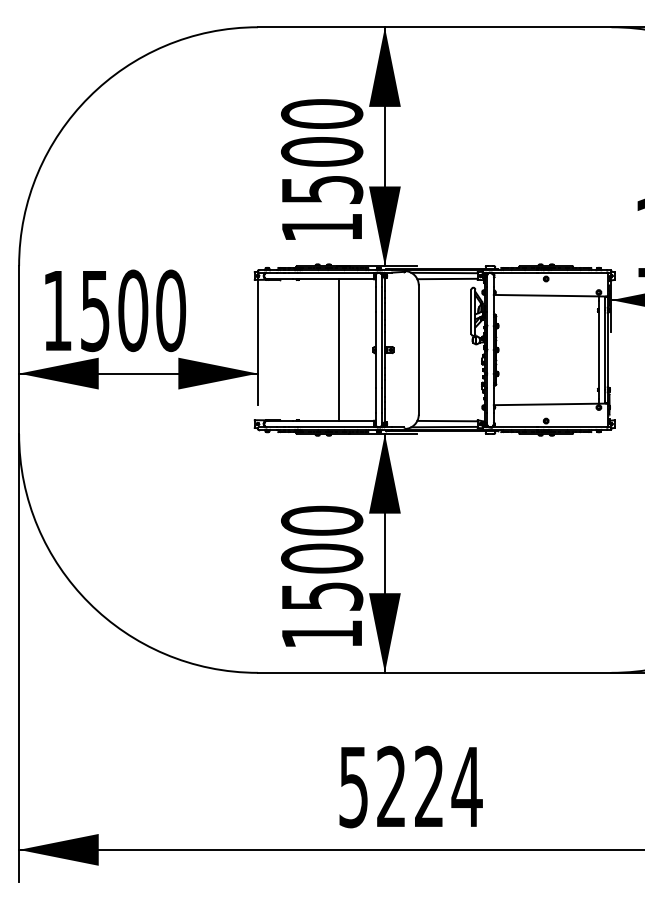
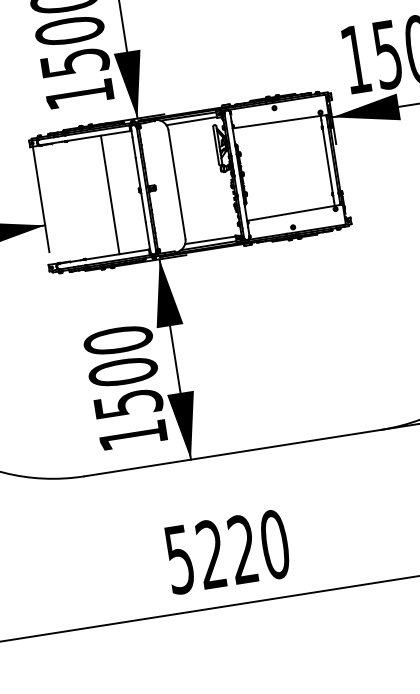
text: (466, 786) -> (274, 544), 5224 -> 5220

